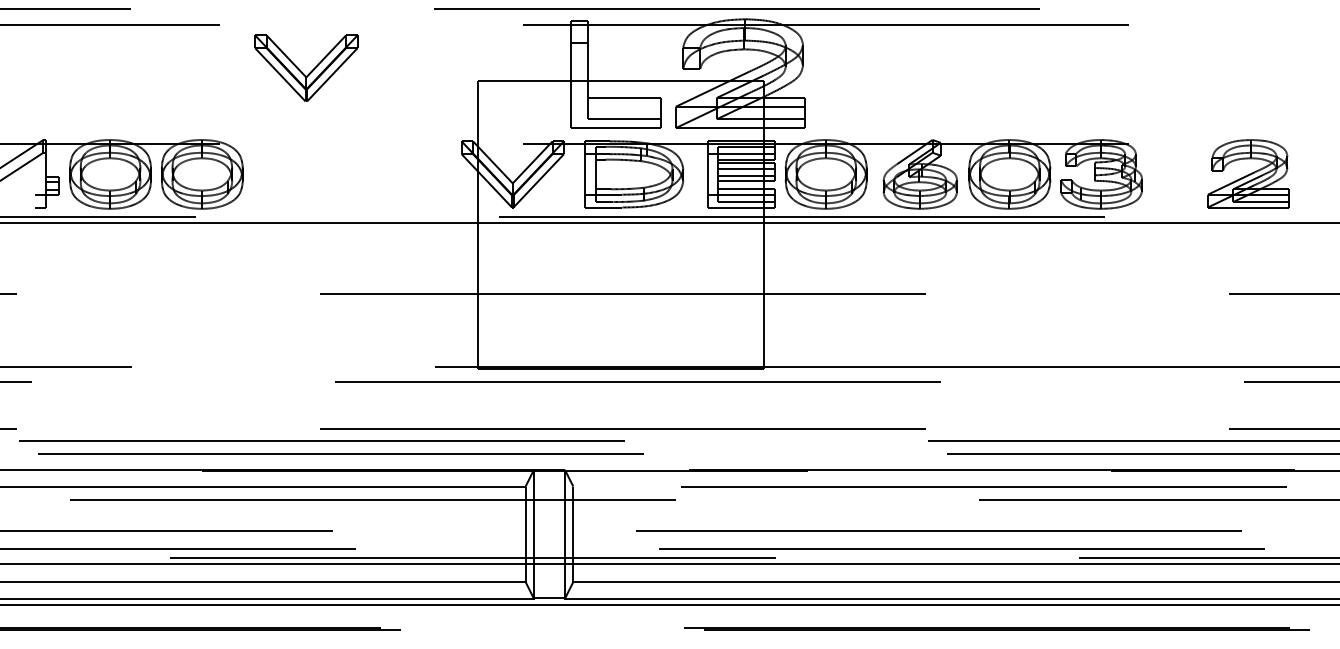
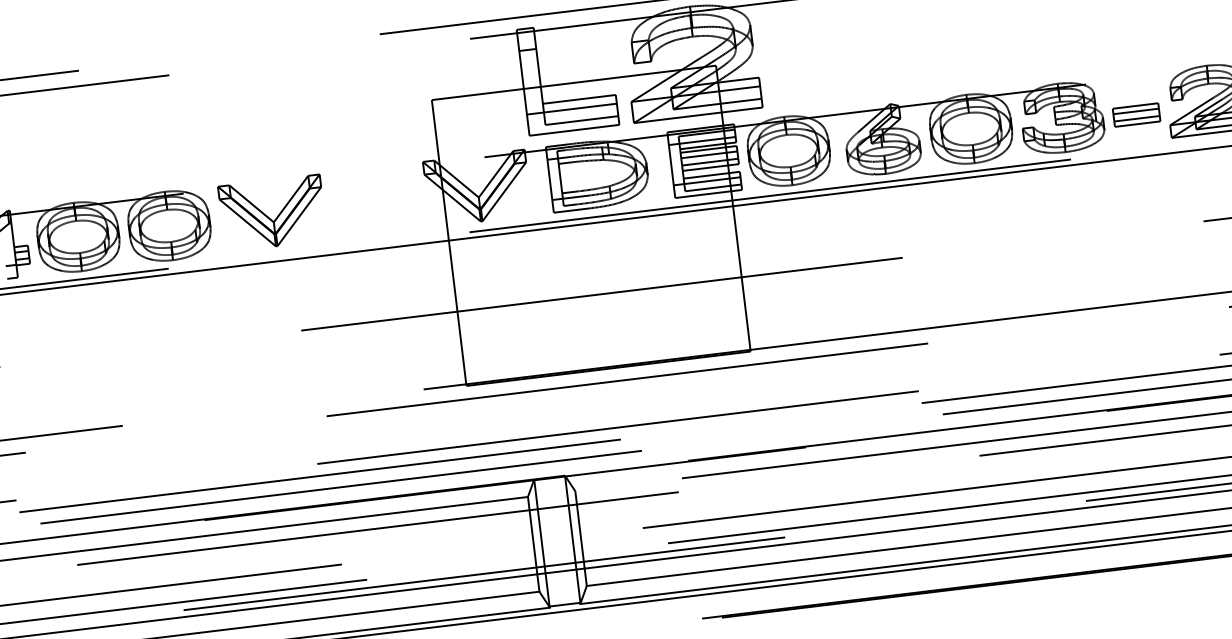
part: (306, 68) -> (272, 213), moved
line: (615, 106) -> (571, 108), added
part: (1175, 180) -> (1136, 115), added

